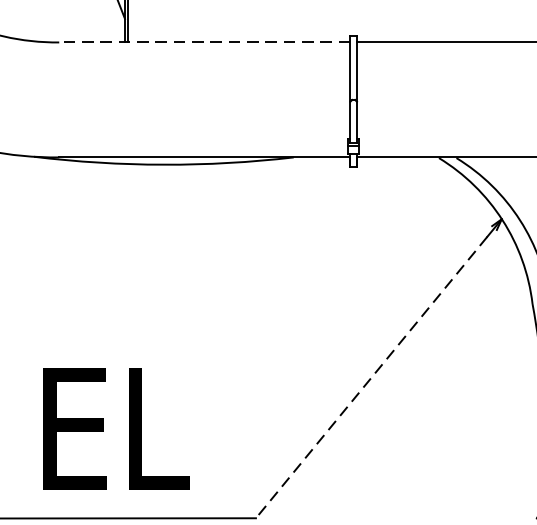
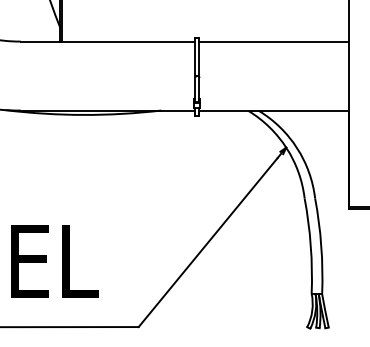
line: (203, 42) -> (107, 41), dashed -> solid
line: (370, 379) -> (207, 243), dashed -> solid
text: (115, 429) -> (54, 261), moved

